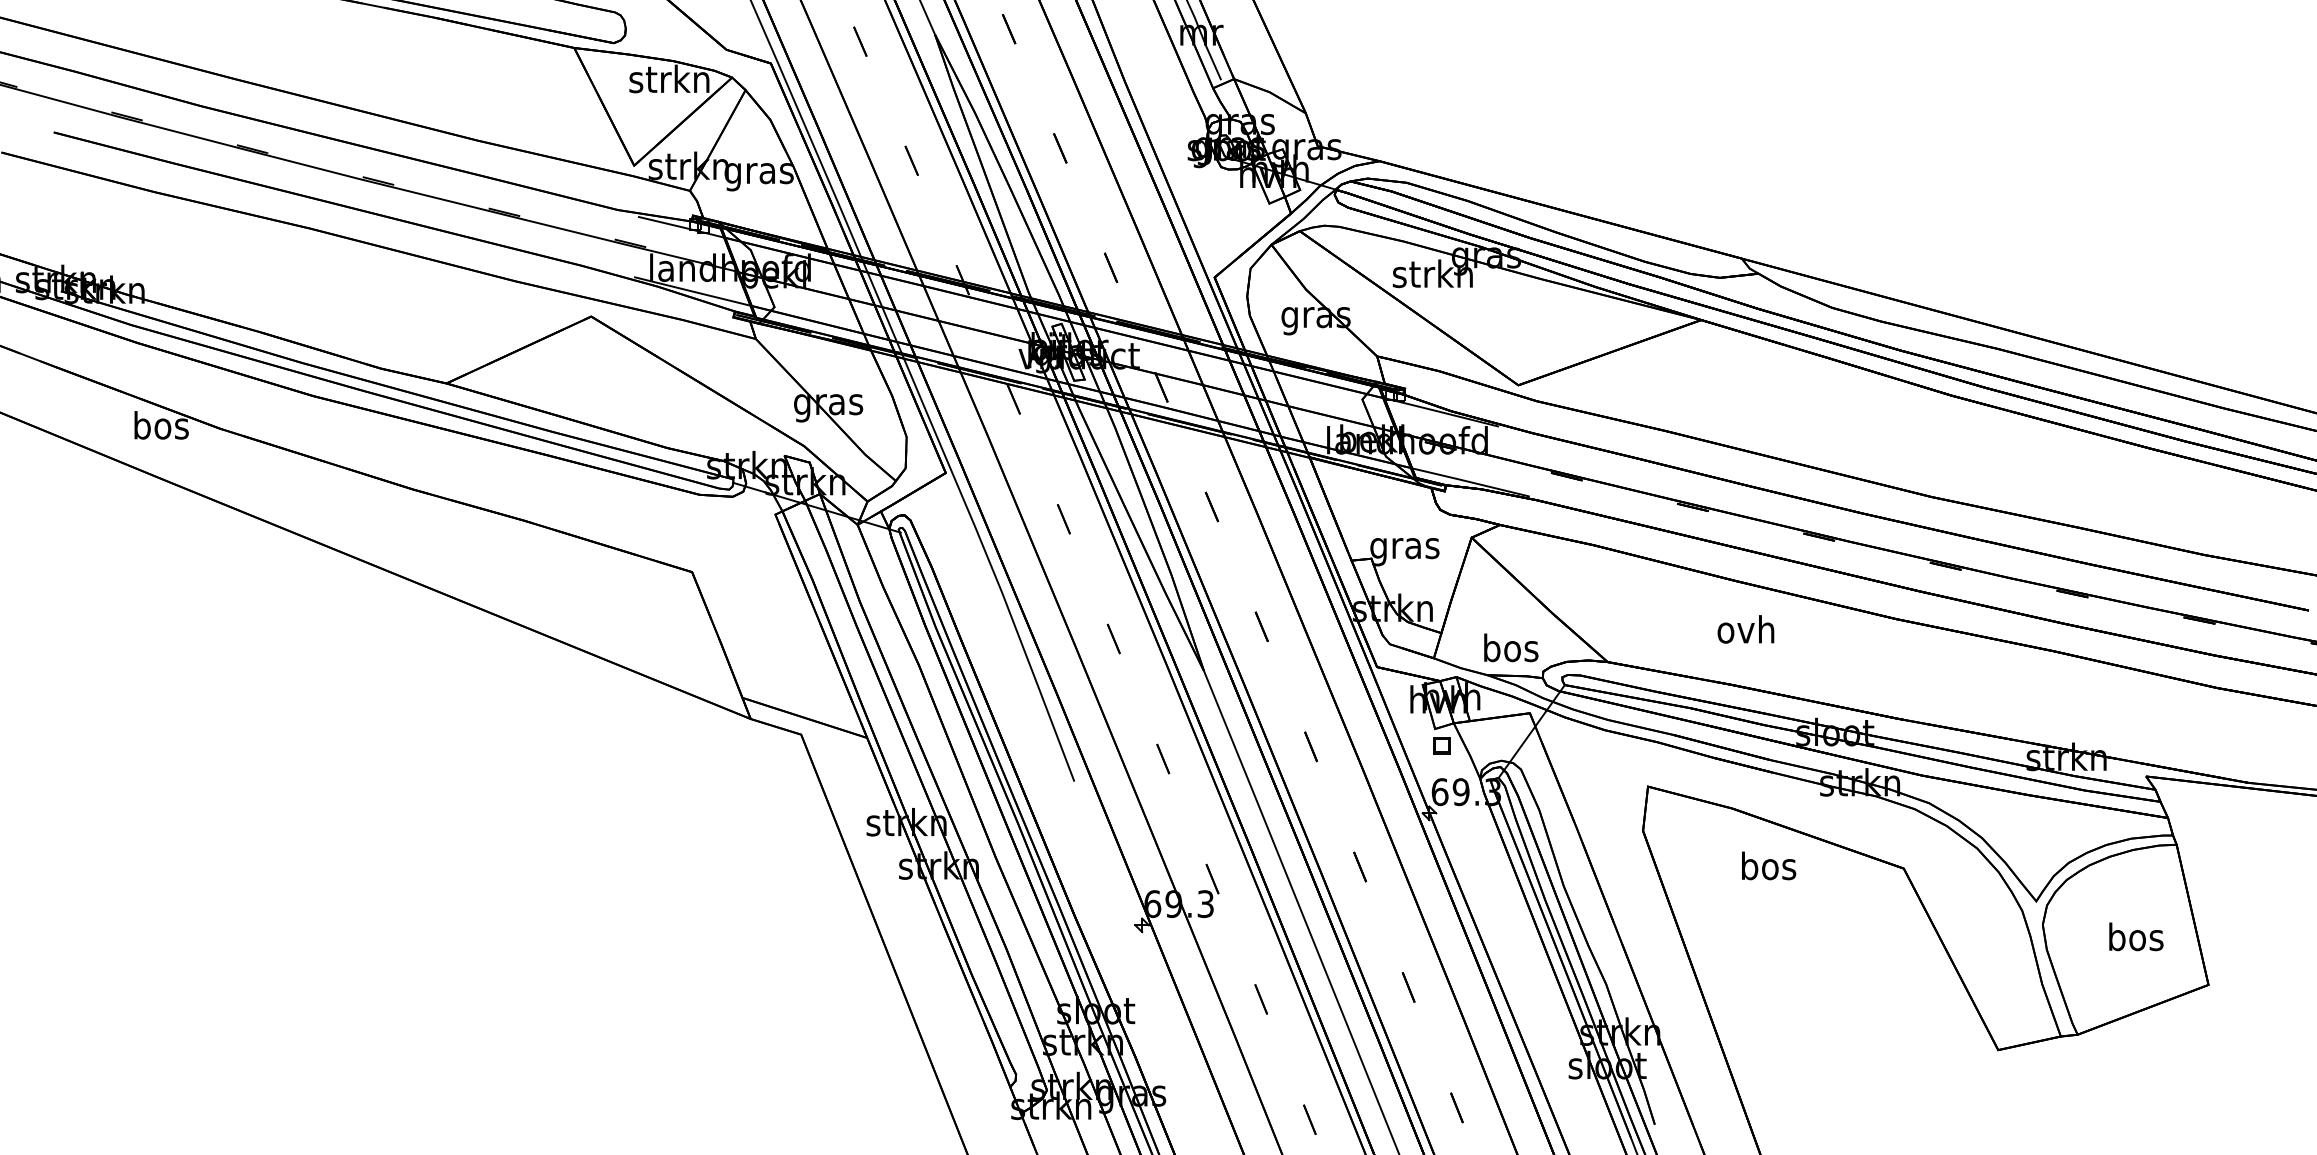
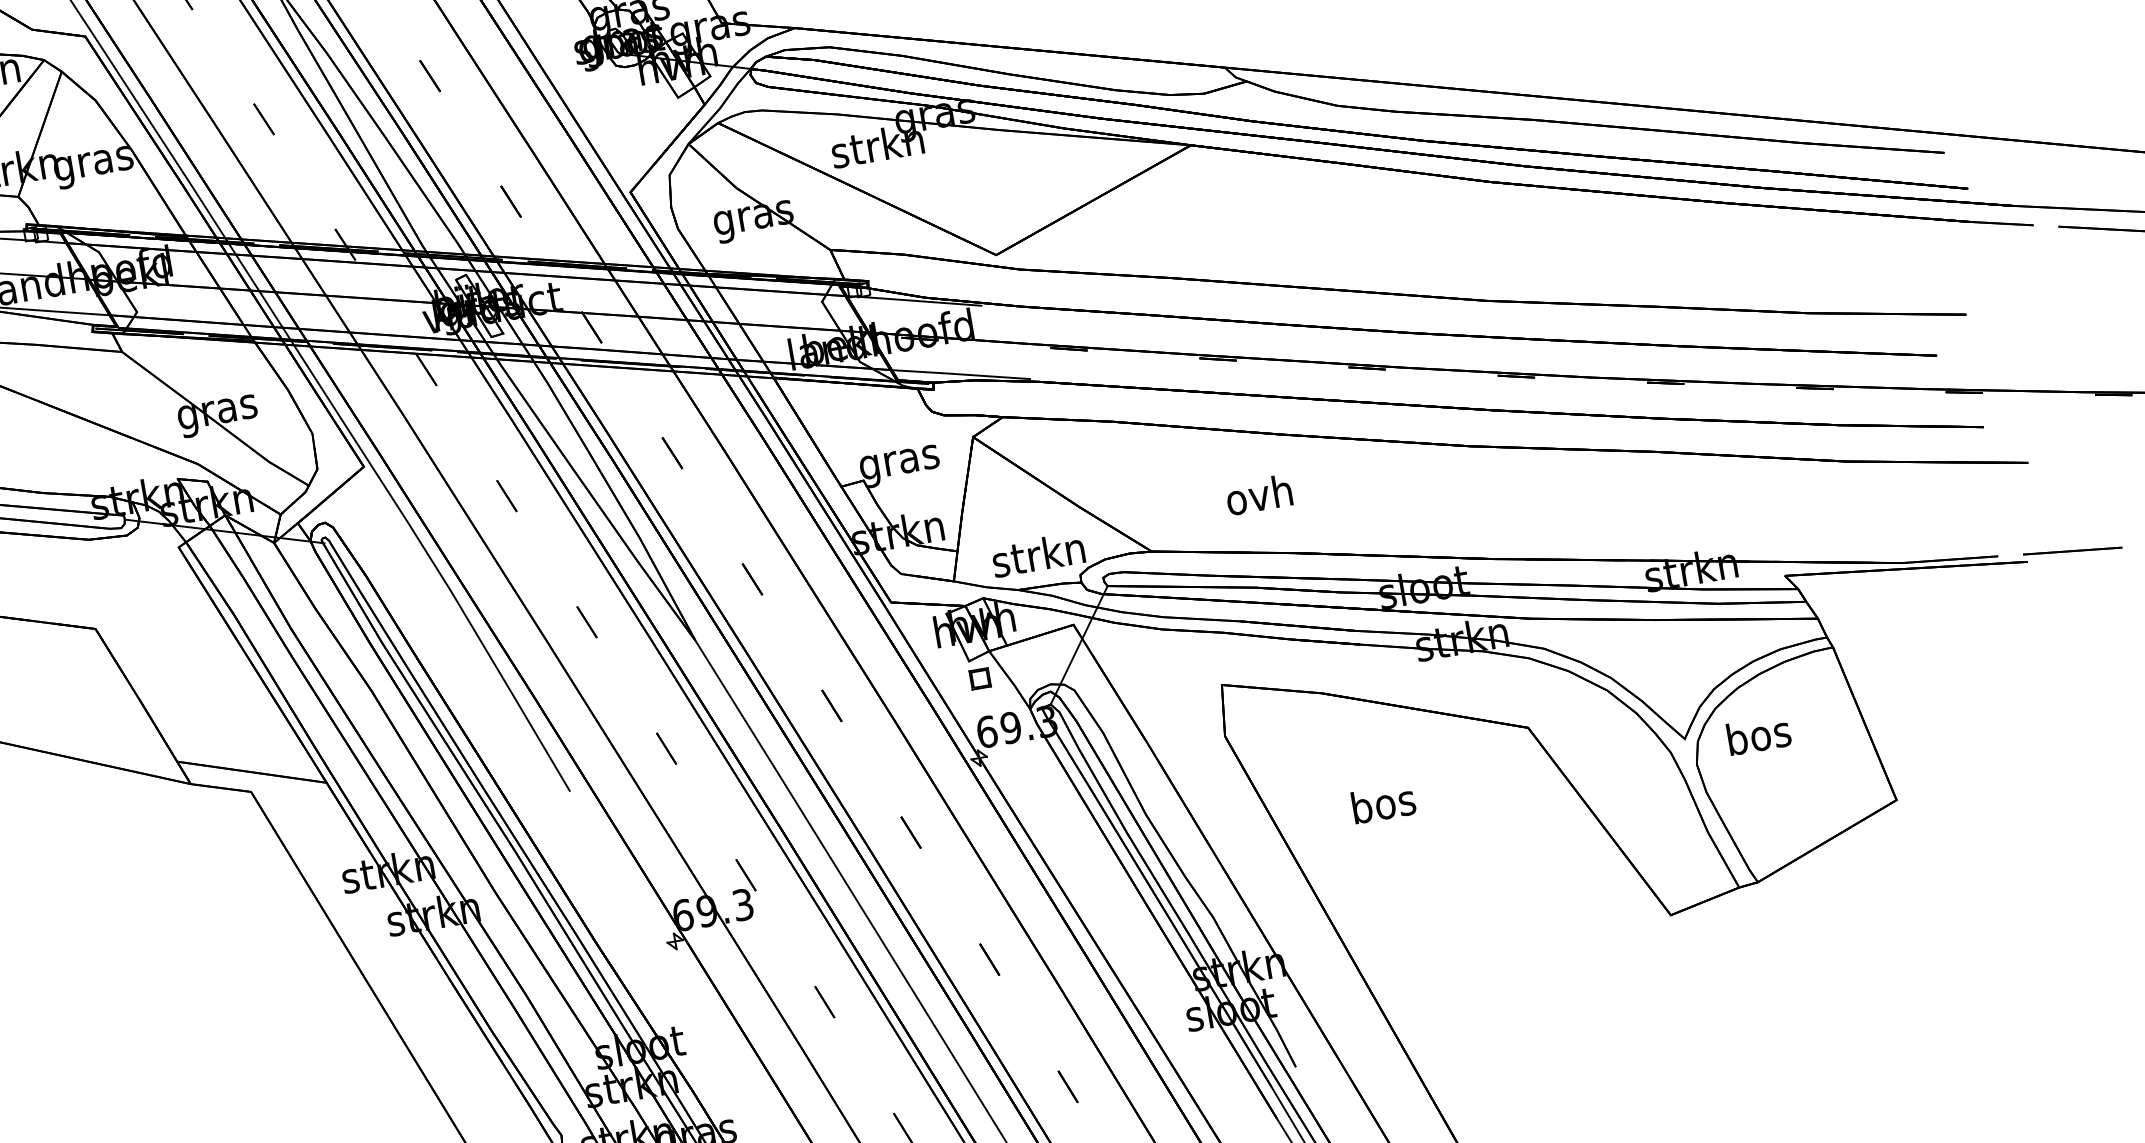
text: (1745, 629) -> (1258, 495), moved
text: (1510, 647) -> (1038, 554), bos -> strkn
text: (1769, 865) -> (1384, 802), moved
text: (2136, 936) -> (1759, 734), moved

